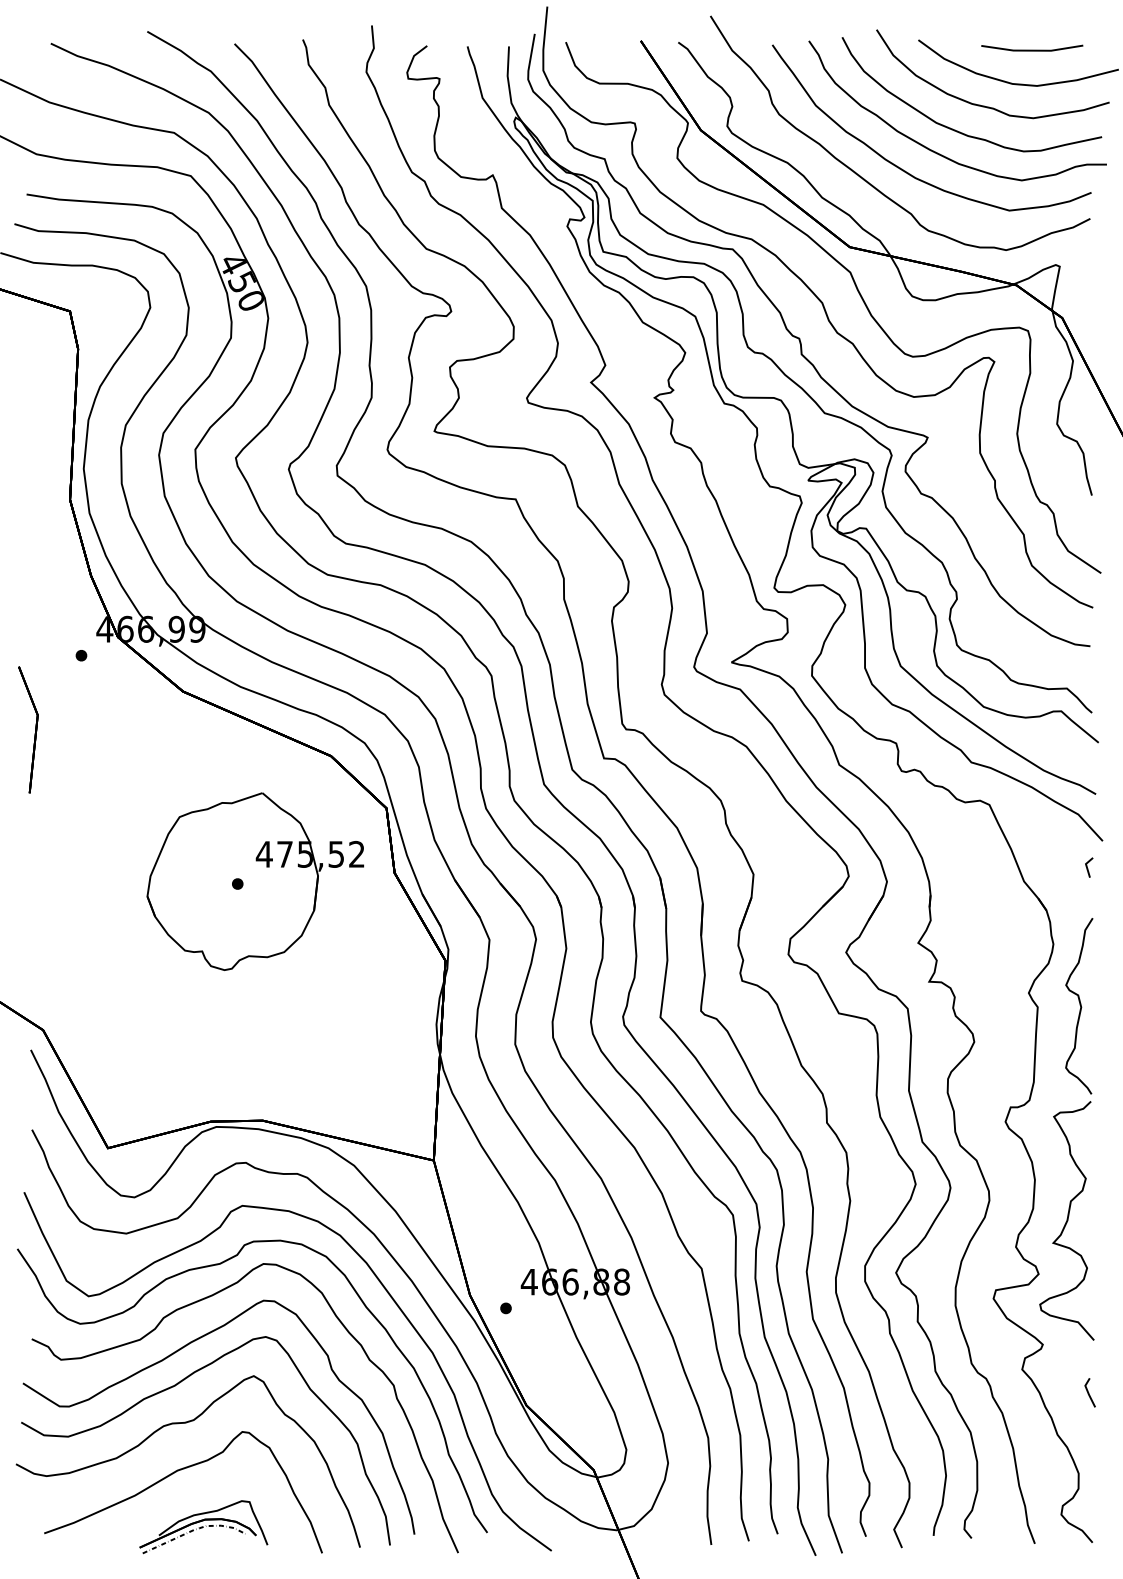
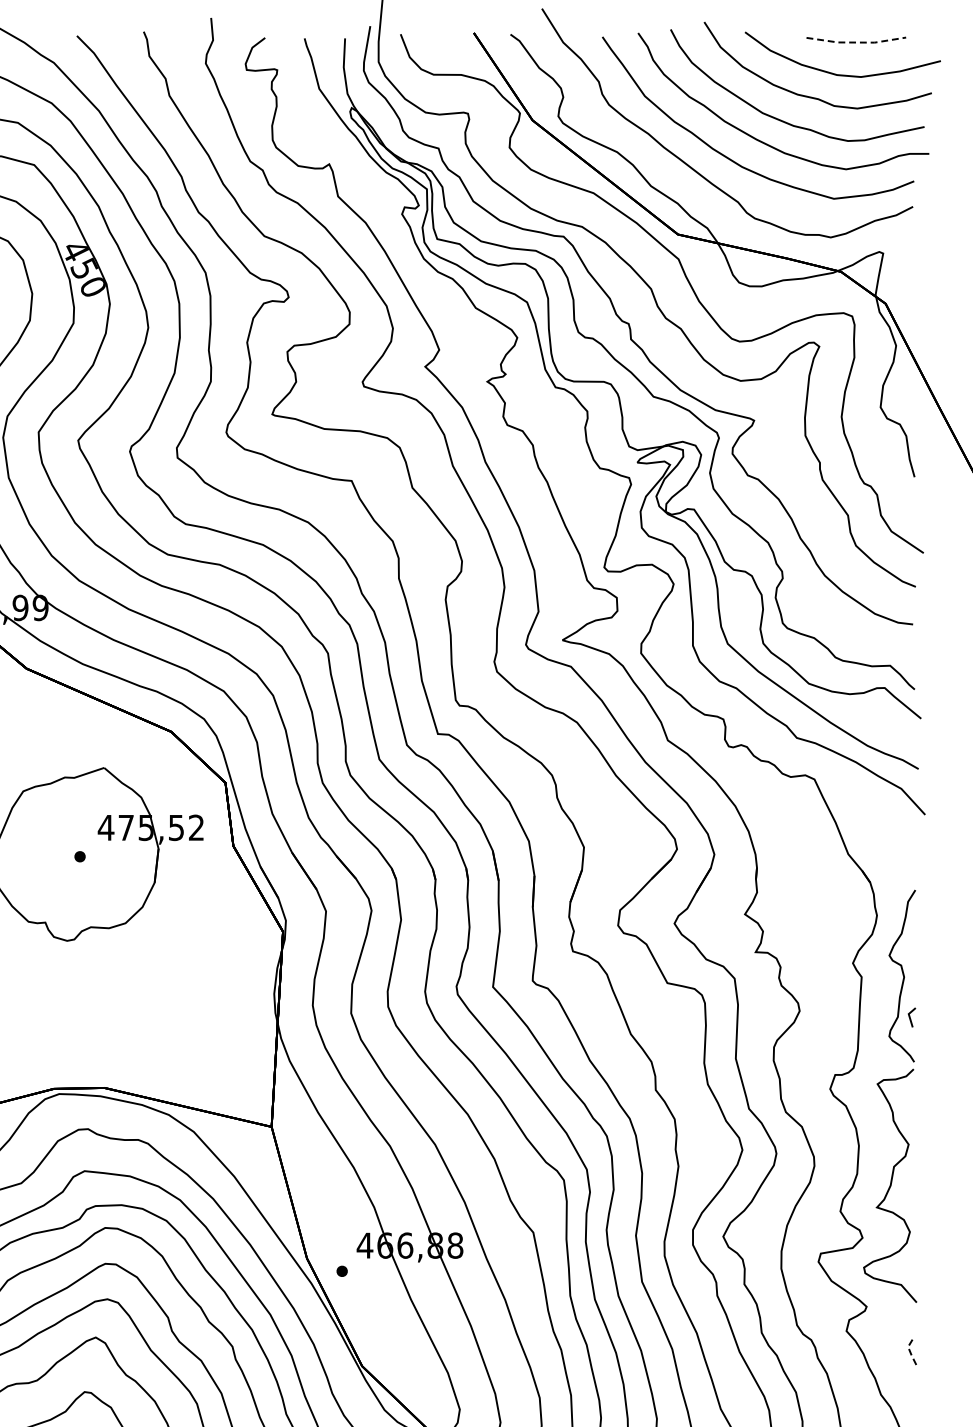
line: (1032, 50) -> (856, 42), solid -> dashed
line: (1088, 868) -> (911, 1018), moved
line: (1088, 1392) -> (911, 1353), solid -> dashed

